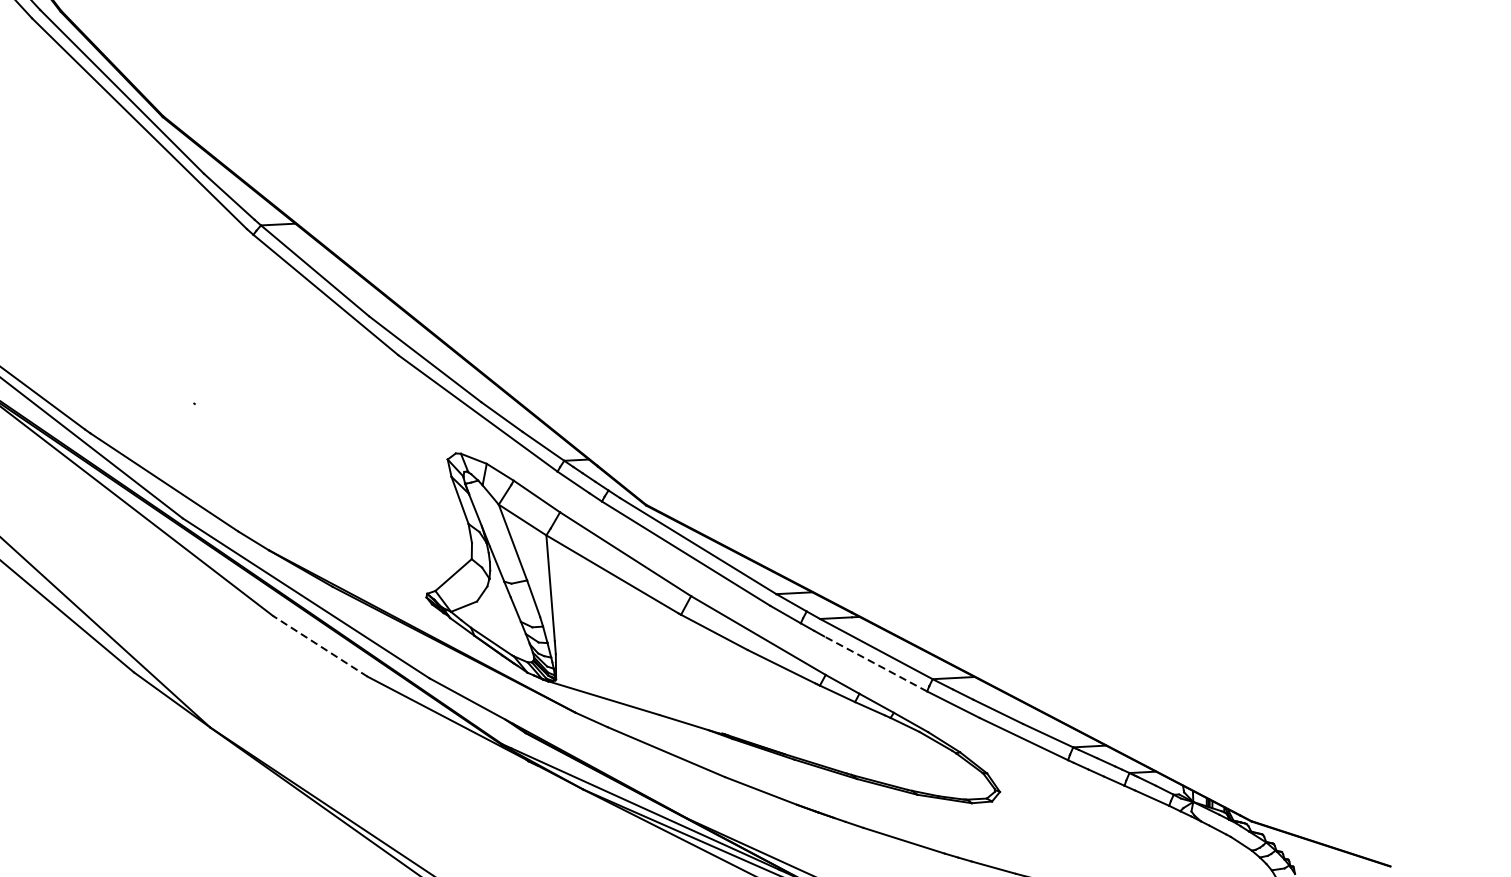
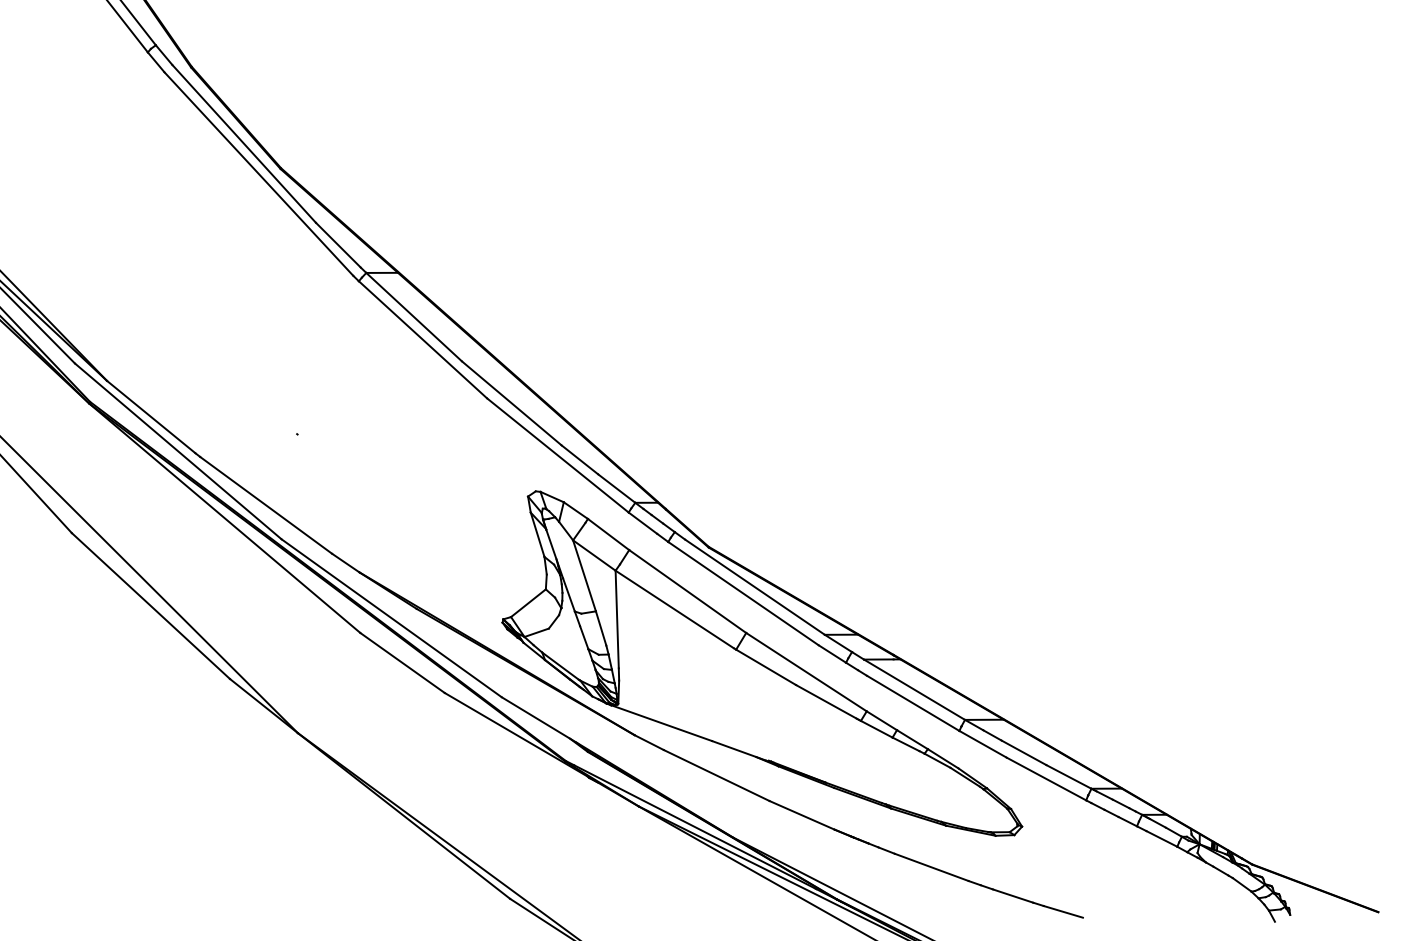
line: (320, 645) -> (402, 662), dashed -> solid
line: (875, 664) -> (913, 703), dashed -> solid

